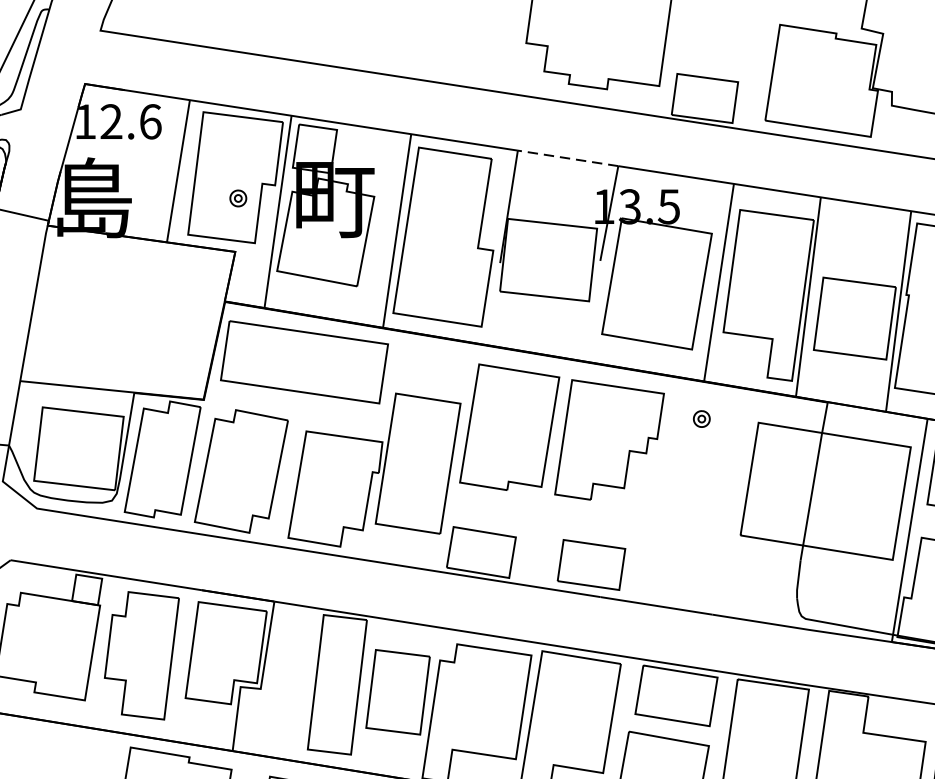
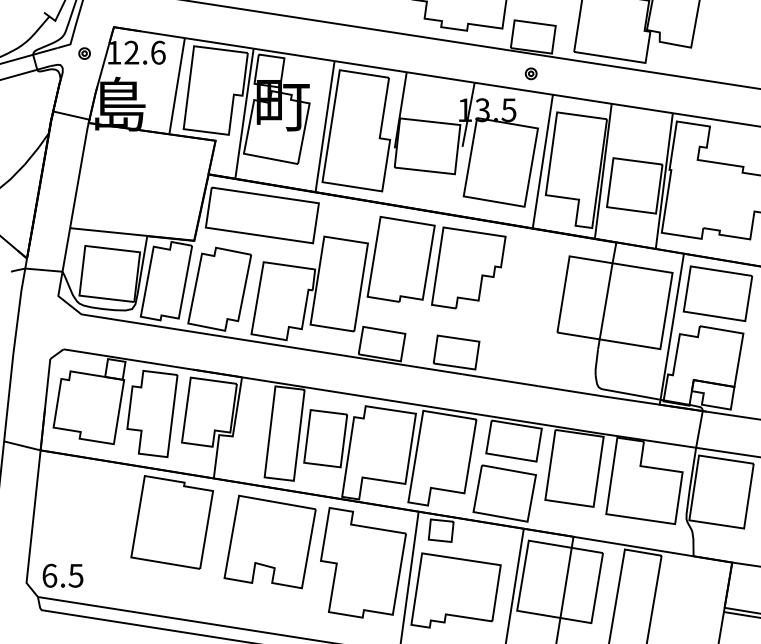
line: (567, 158) -> (440, 77), dashed -> solid
part: (238, 198) -> (84, 53), moved
part: (700, 418) -> (530, 73), moved

